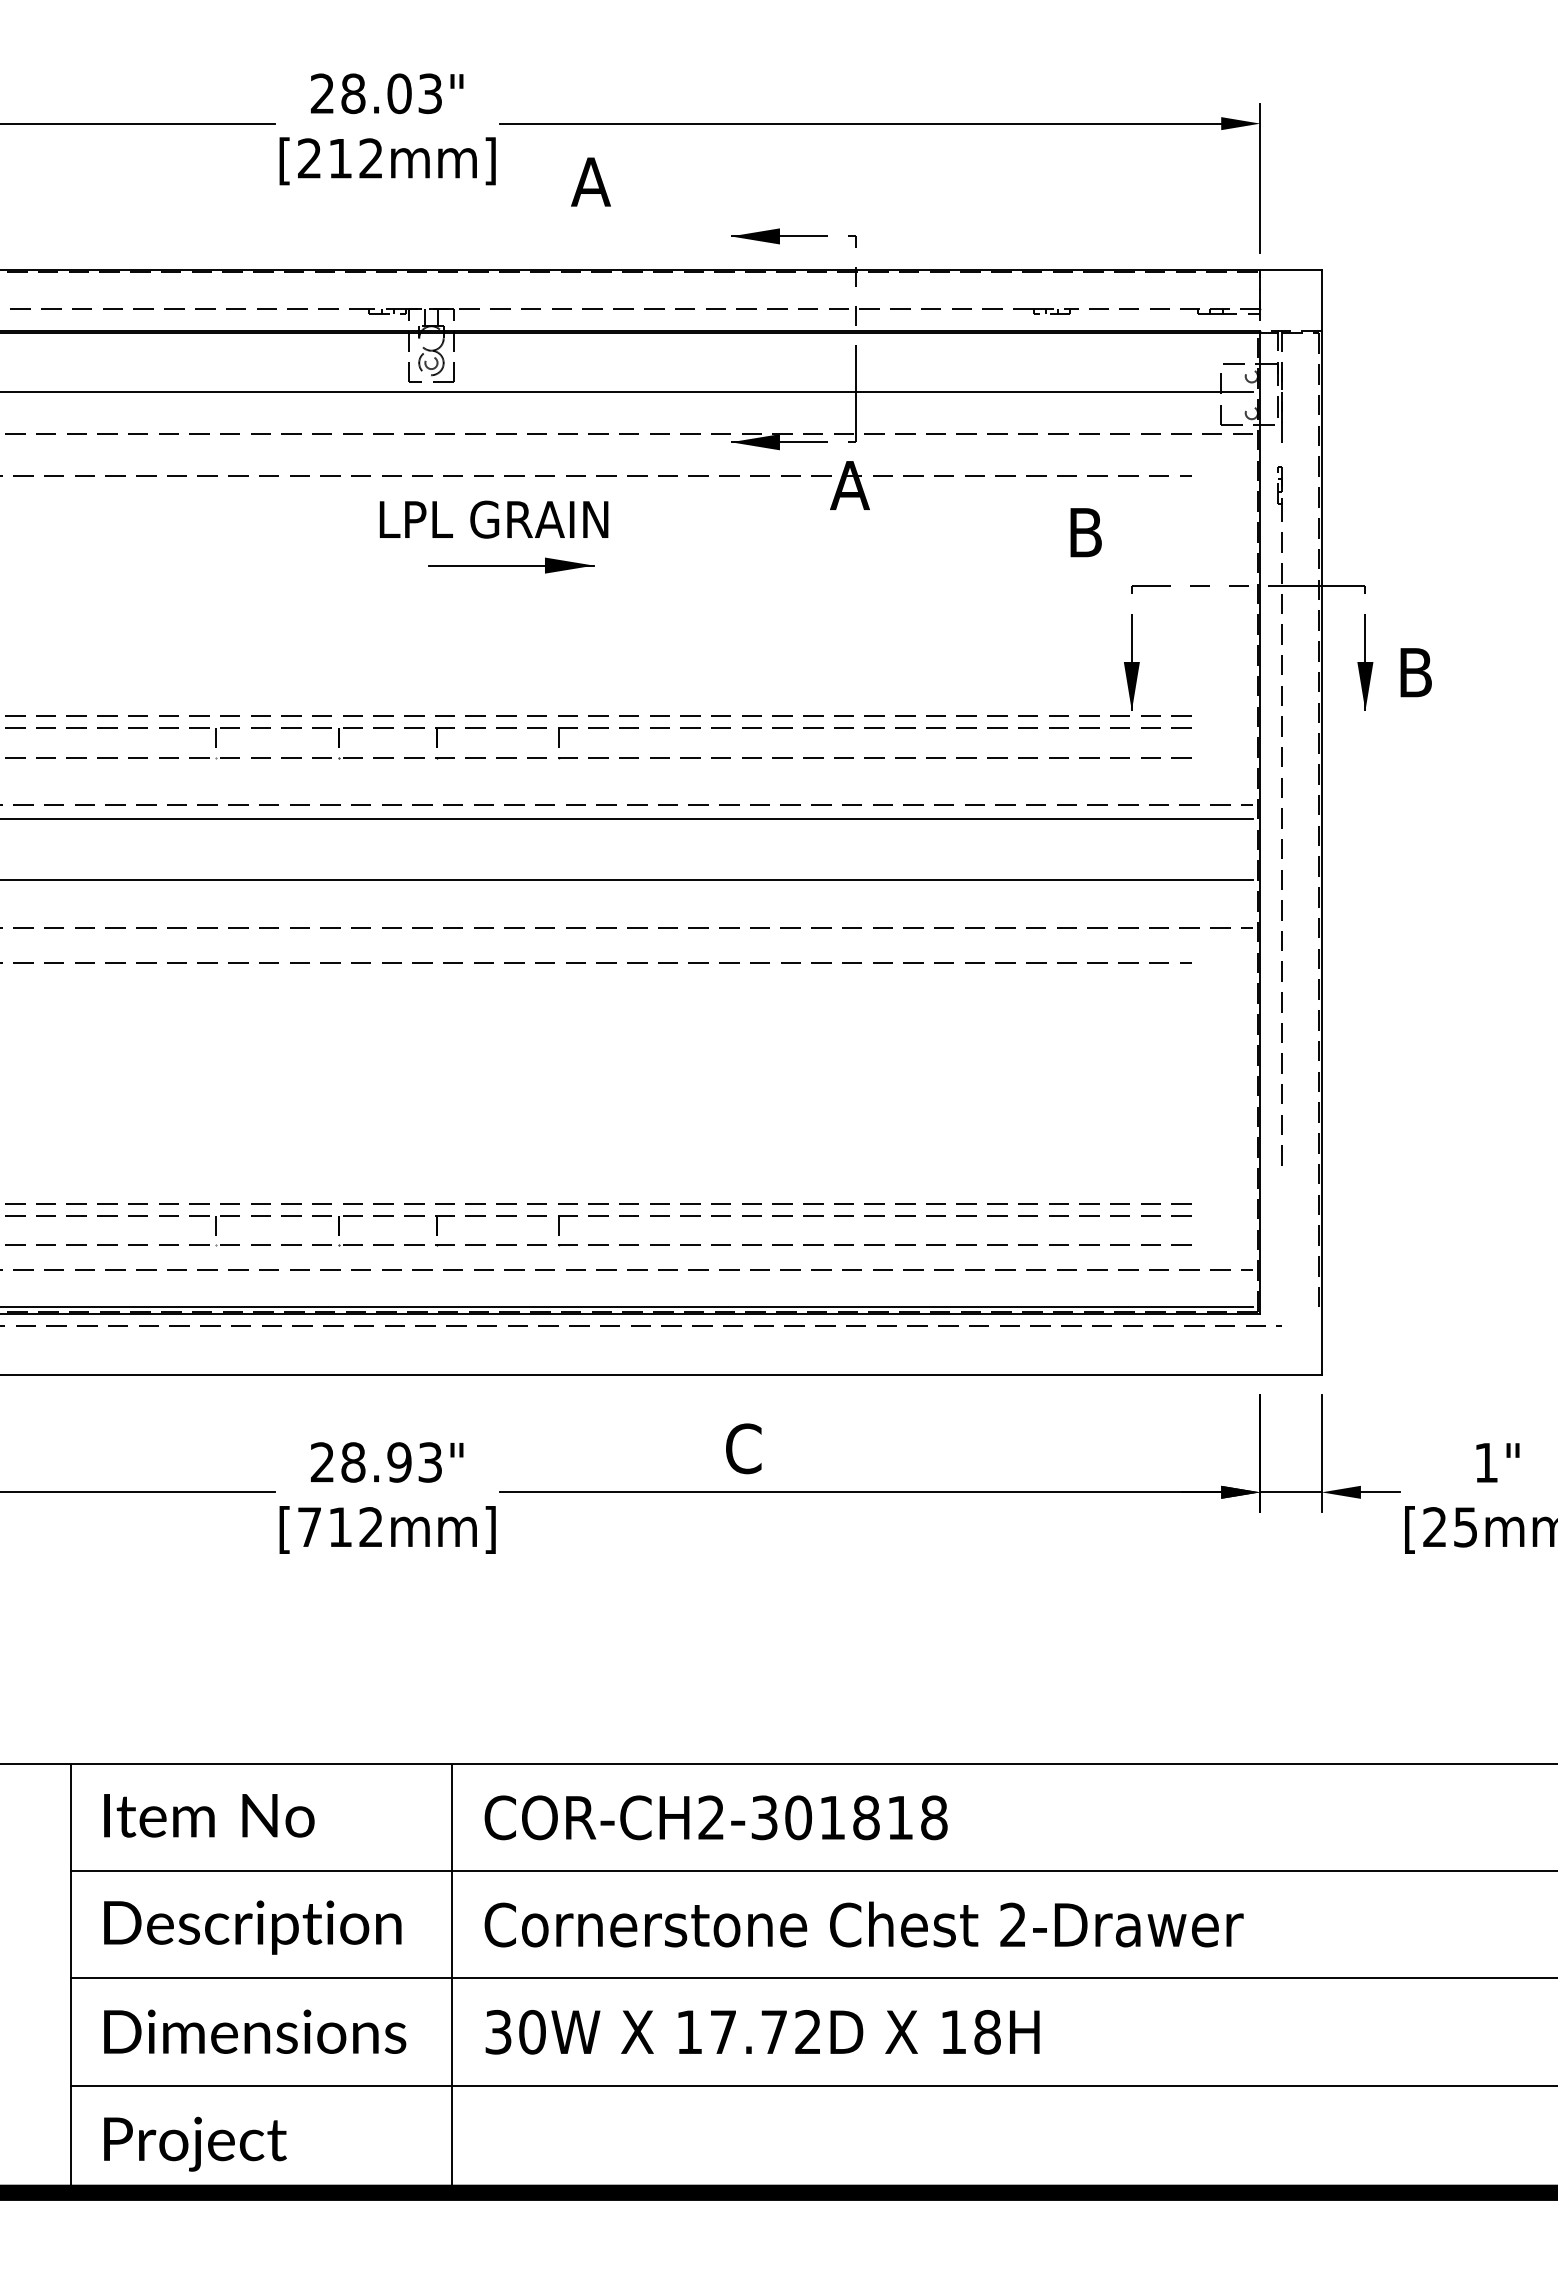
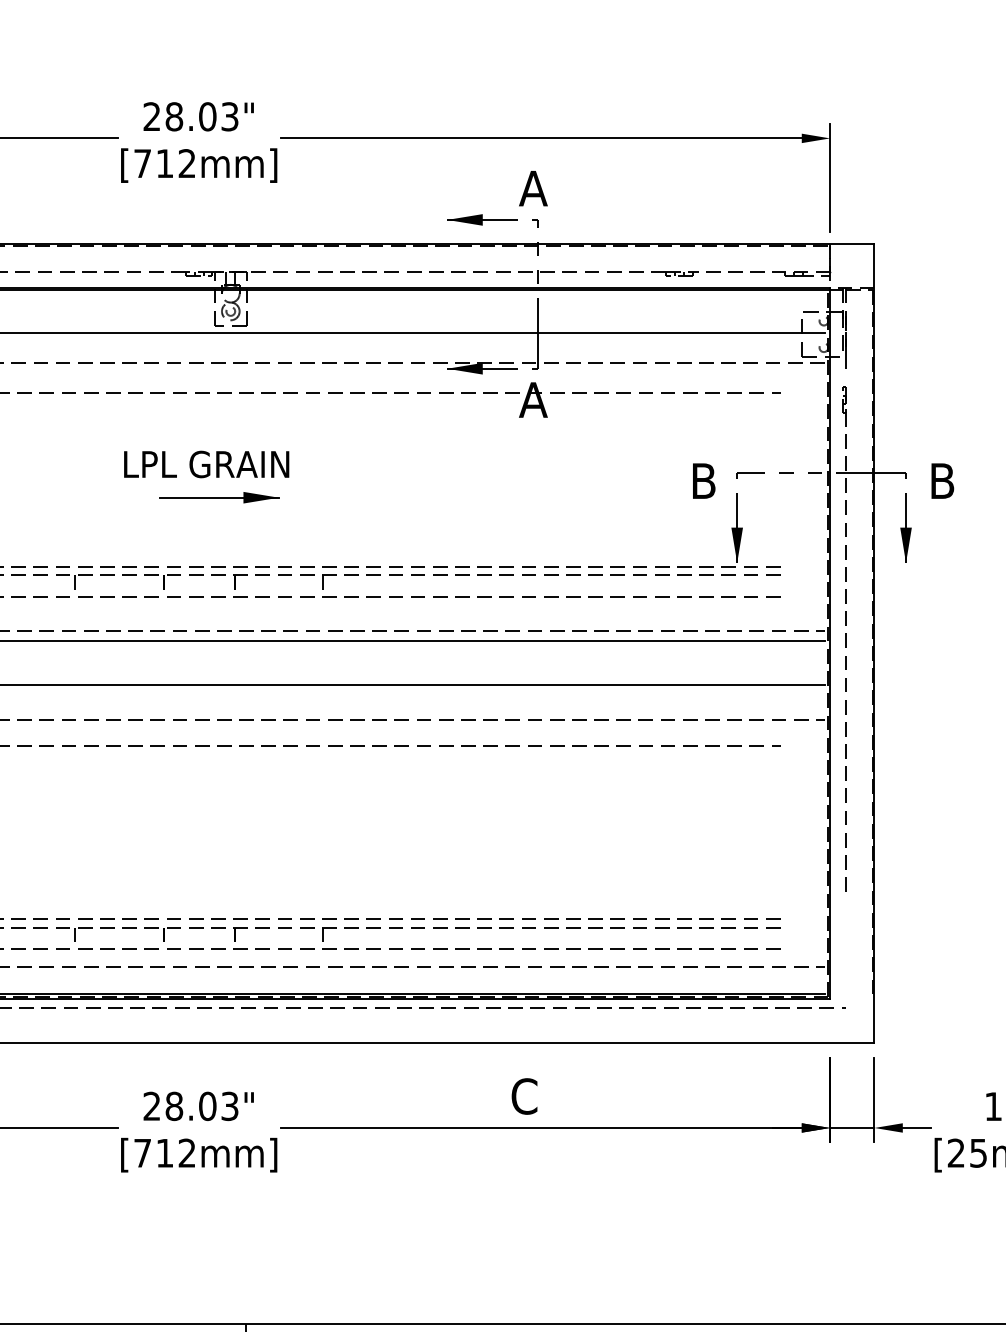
text: (309, 158) -> (142, 163), [212mm] -> [712mm]
text: (590, 181) -> (533, 188), moved
text: (1085, 532) -> (703, 481), moved
part: (493, 536) -> (206, 476), moved
text: (1415, 672) -> (942, 481), moved
text: (743, 1448) -> (524, 1096), moved
text: (399, 1462) -> (207, 1106), 28.93" -> 28.03"

